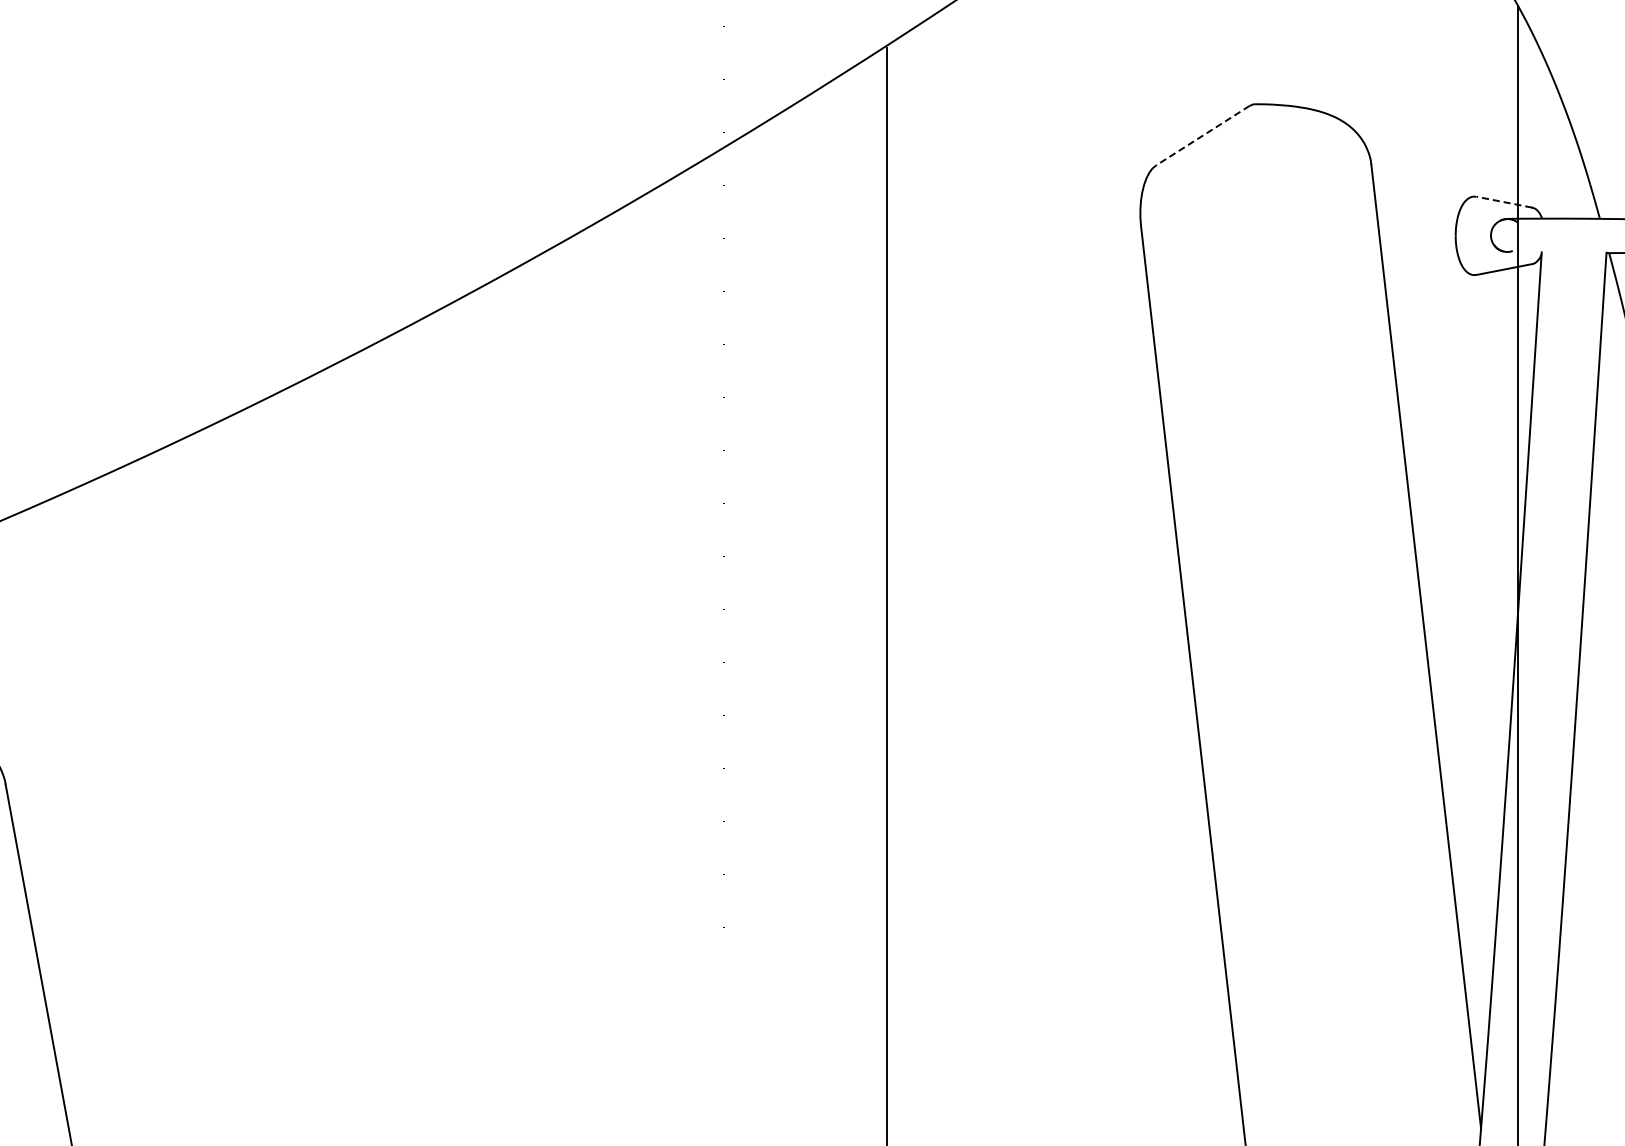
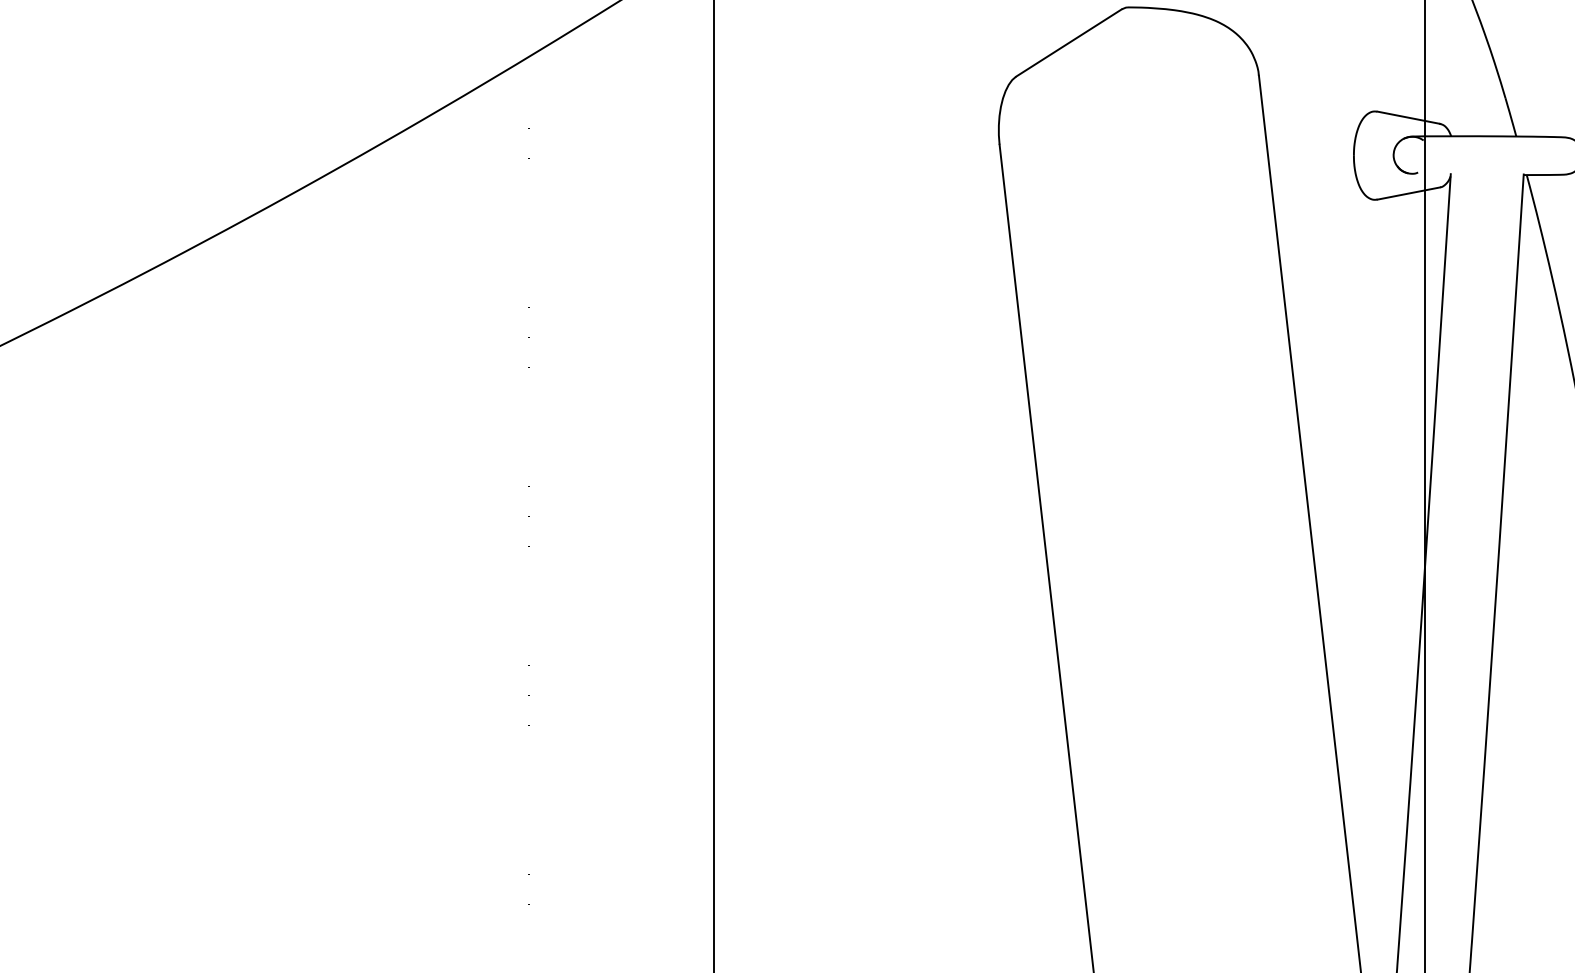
line: (1202, 135) -> (1068, 42), dashed -> solid
line: (1503, 202) -> (1407, 118), dashed -> solid

